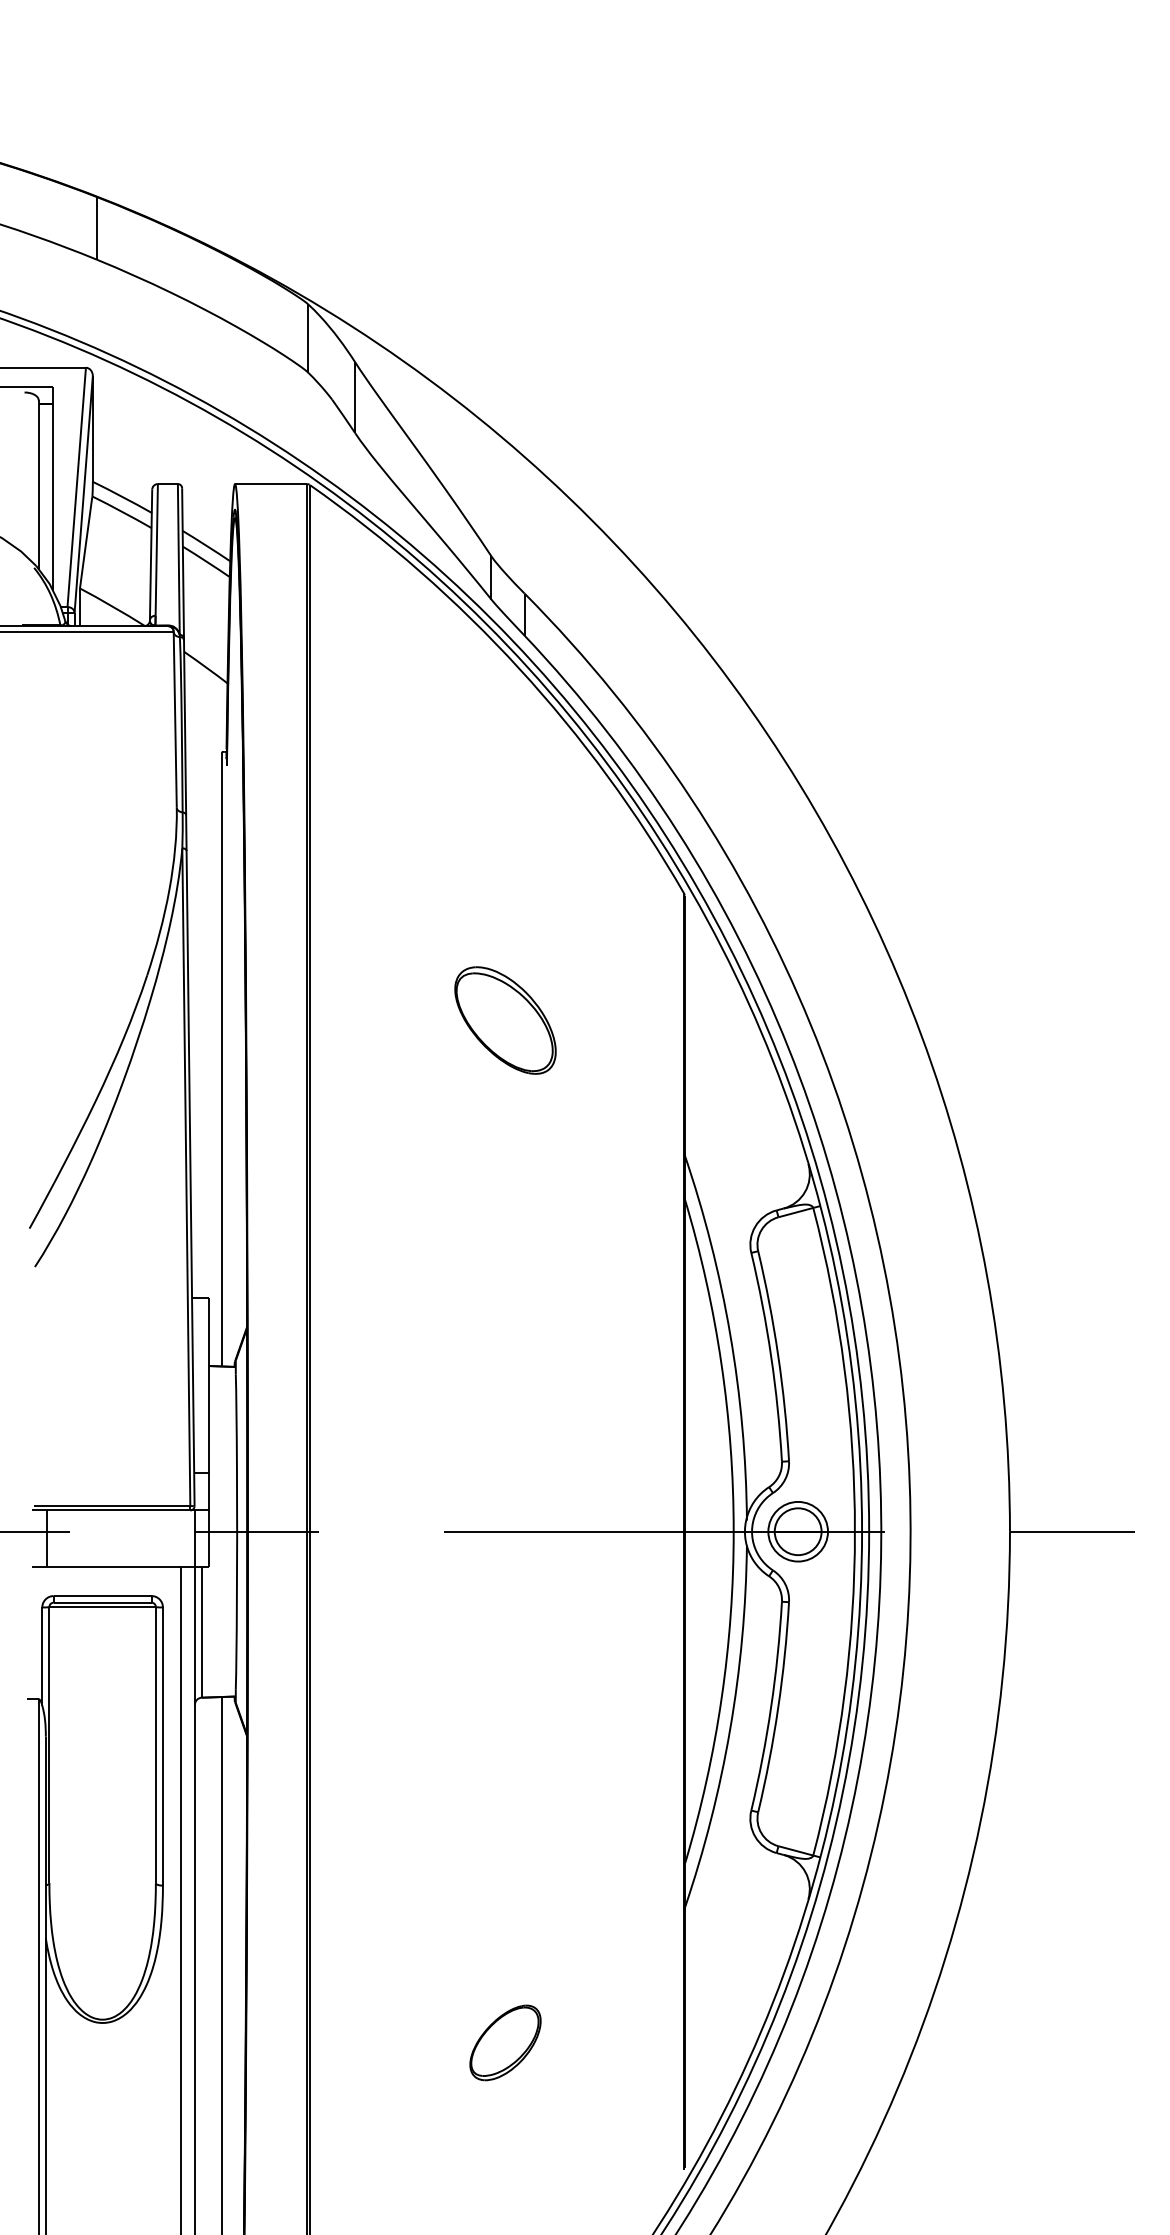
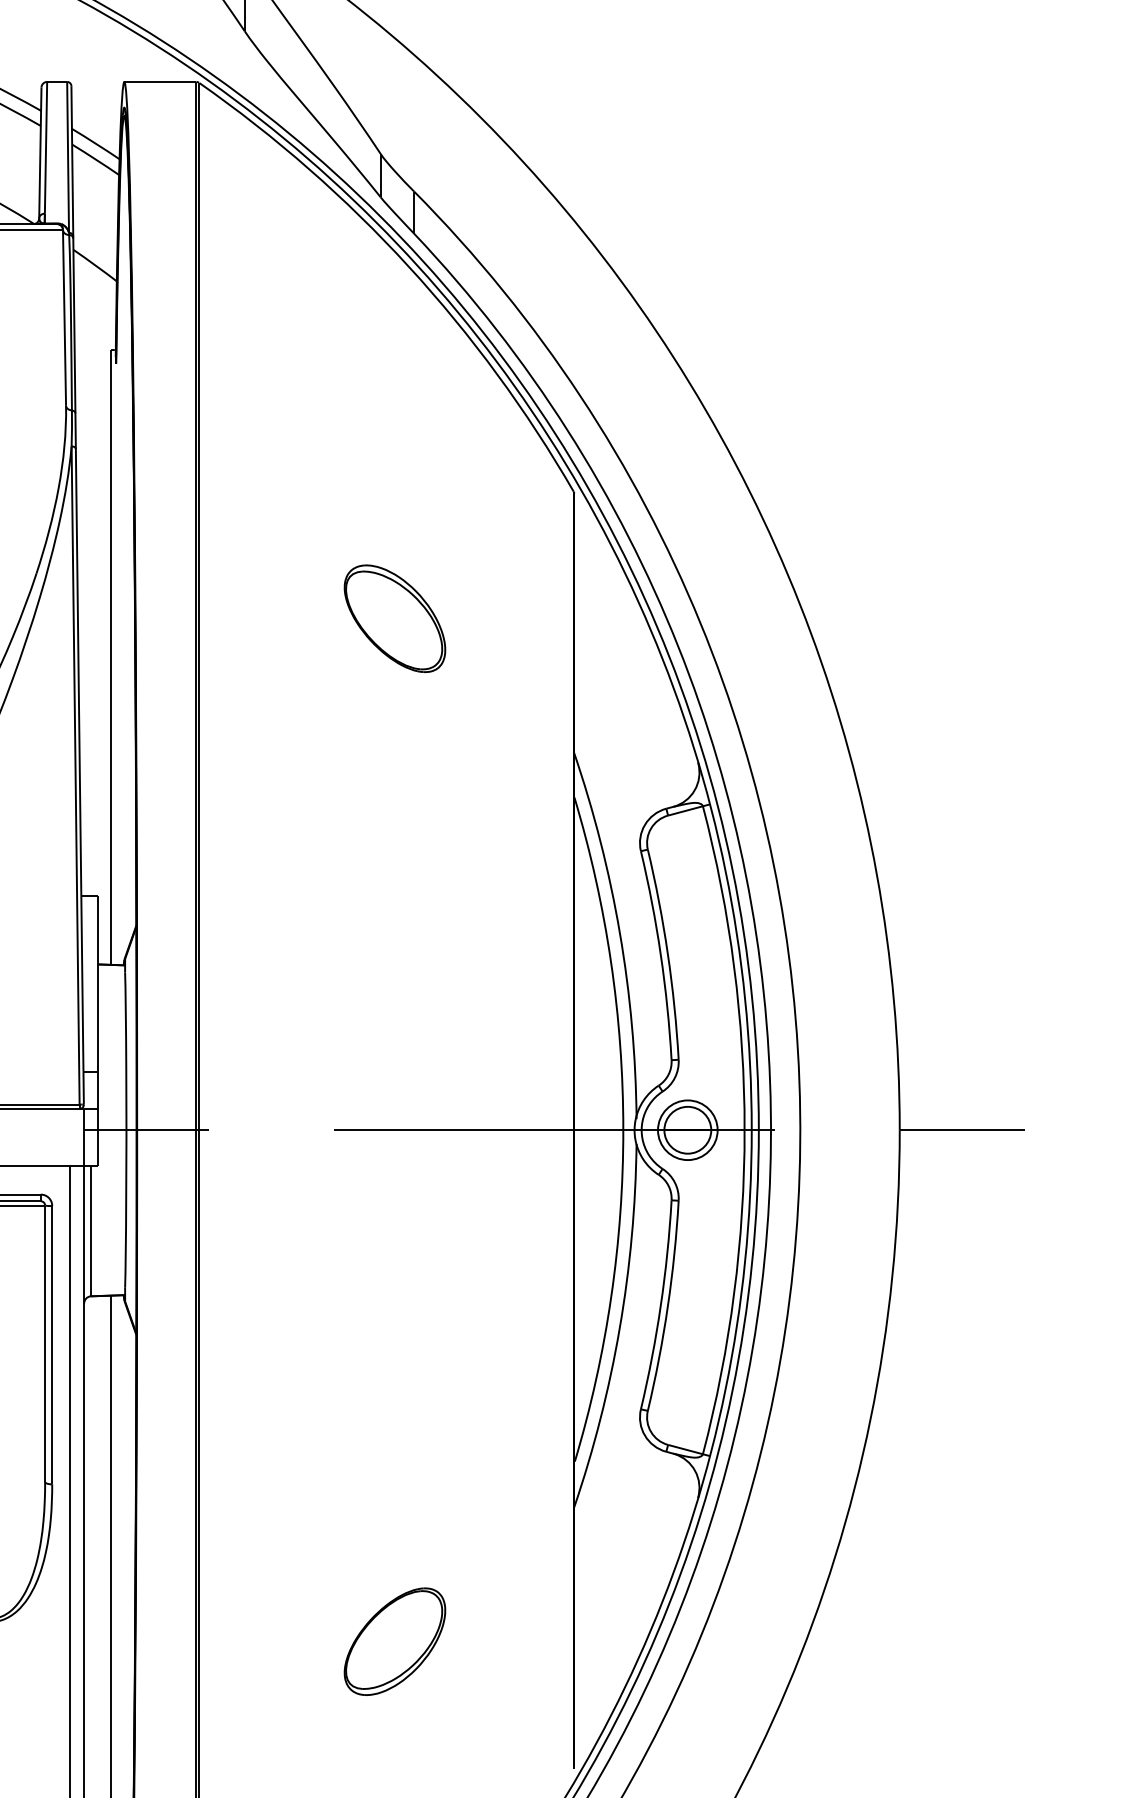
part: (505, 2042) -> (394, 1641), size x1.43

